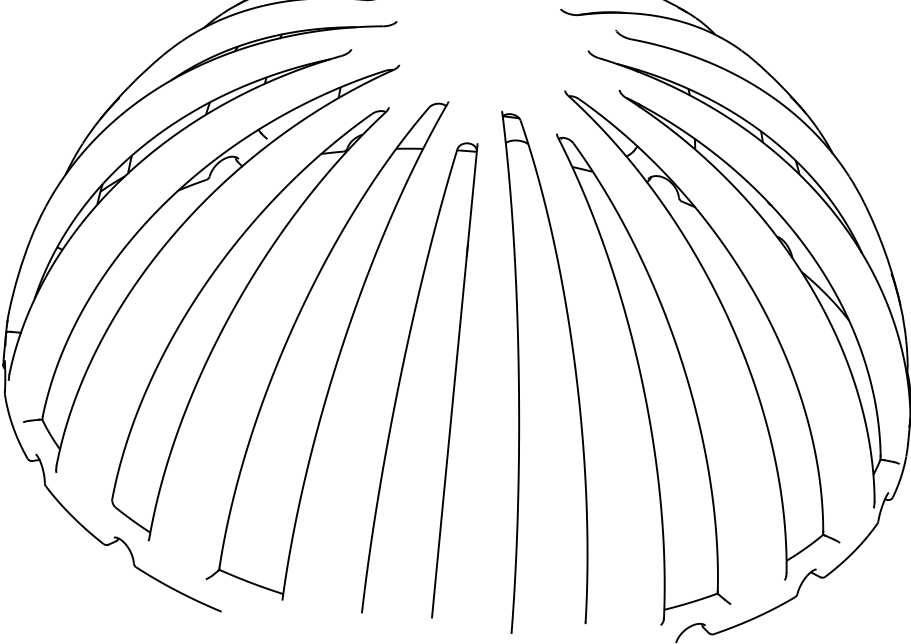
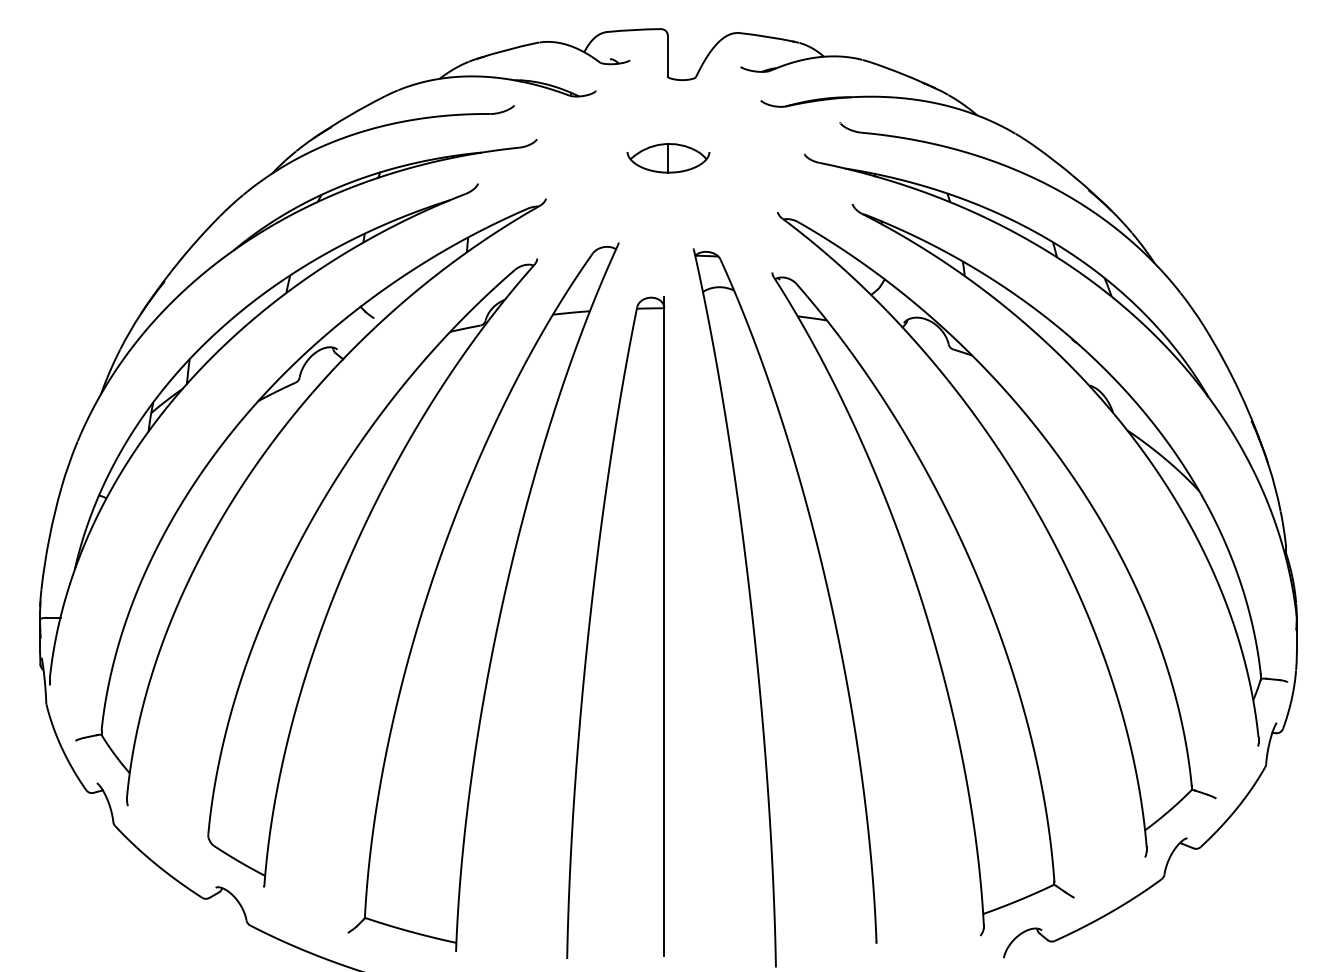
part: (490, 44) -> (668, 158), added

